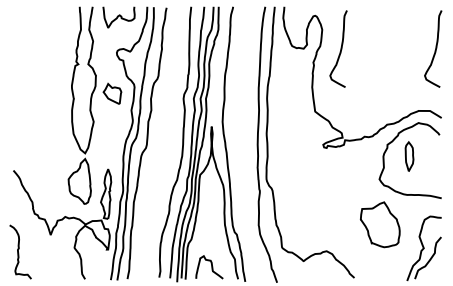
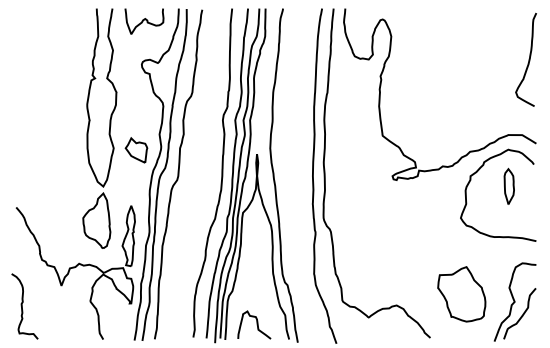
curve: (340, 48) -> (413, 59), removed
part: (112, 94) -> (136, 150), moved
part: (408, 155) -> (508, 185), moved
part: (380, 224) -> (461, 294), moved

